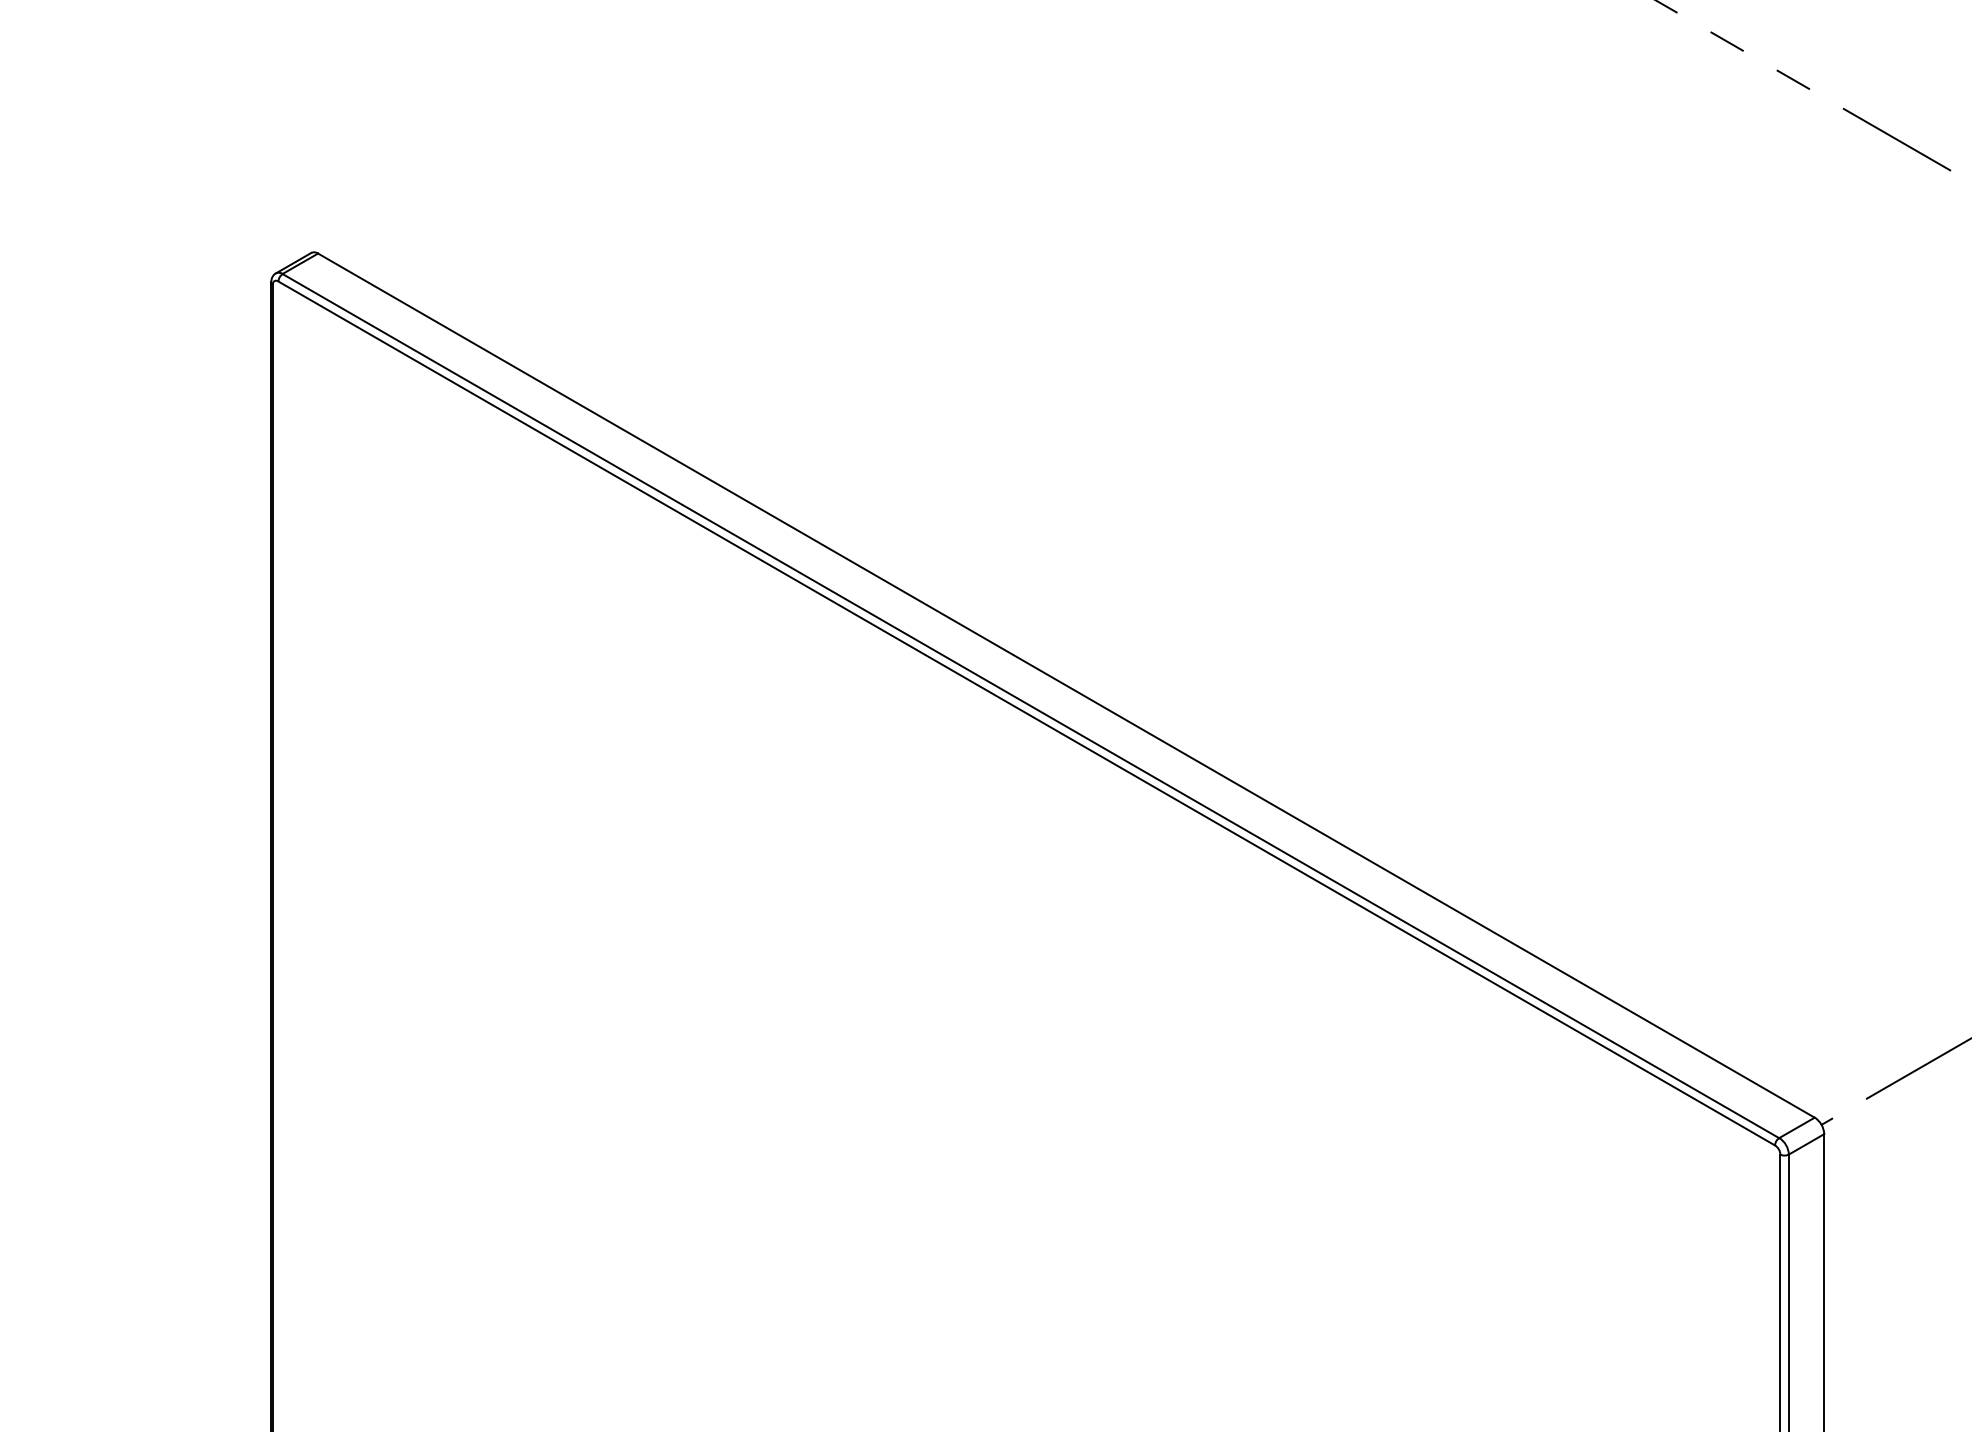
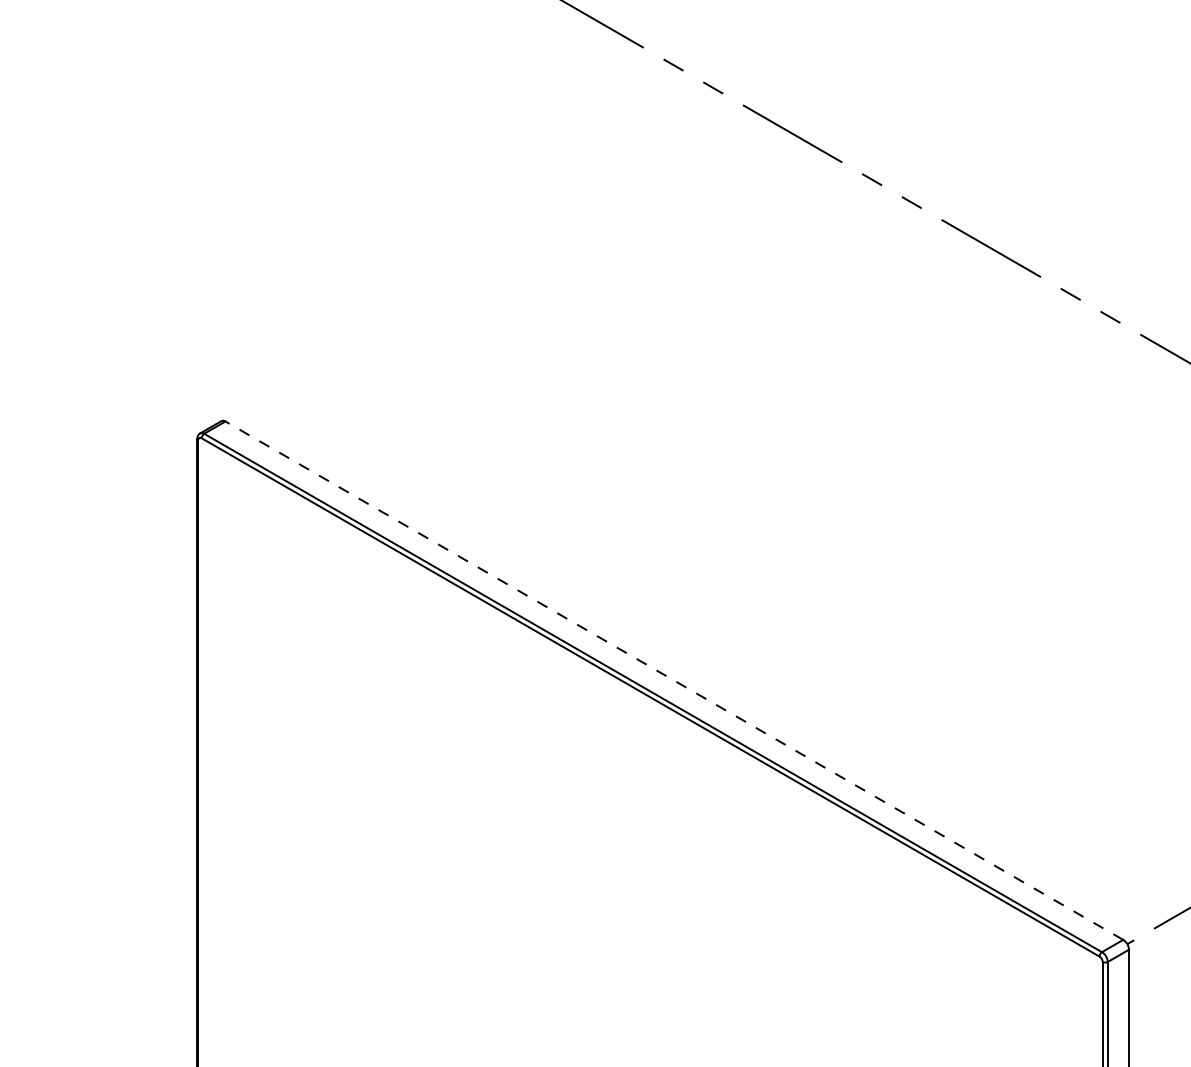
line: (1064, 685) -> (673, 680), solid -> dashed

